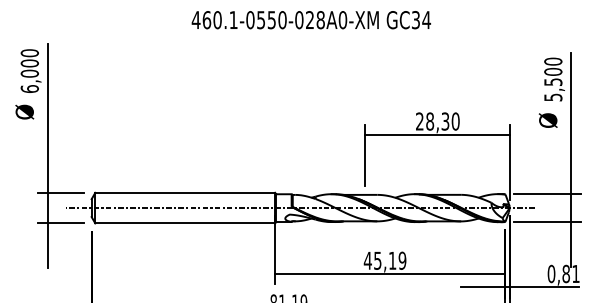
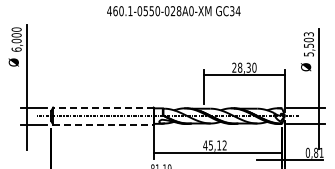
text: (552, 61) -> (308, 34), 5,500 -> 5,503
line: (183, 192) -> (102, 107), solid -> dashed
line: (185, 223) -> (103, 124), solid -> dashed
text: (402, 260) -> (224, 145), 45,19 -> 45,12

